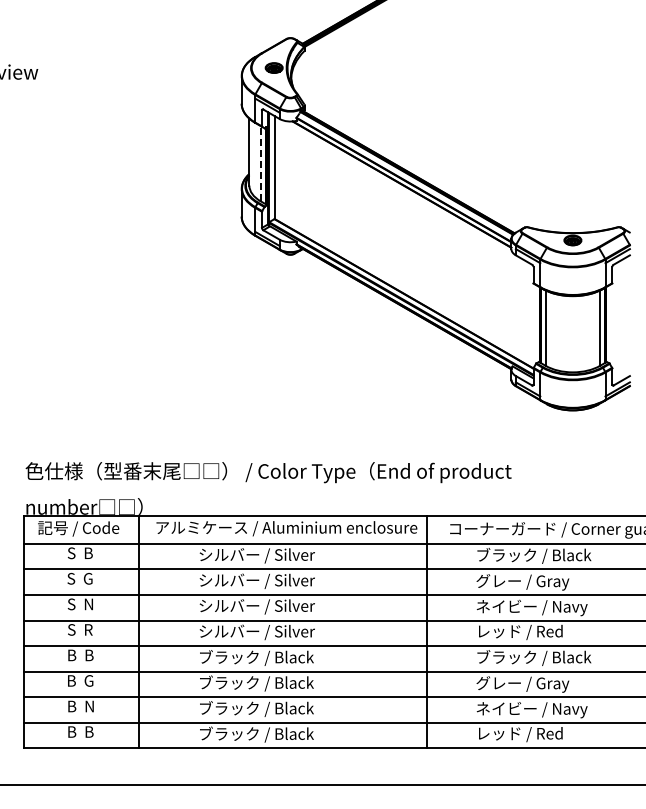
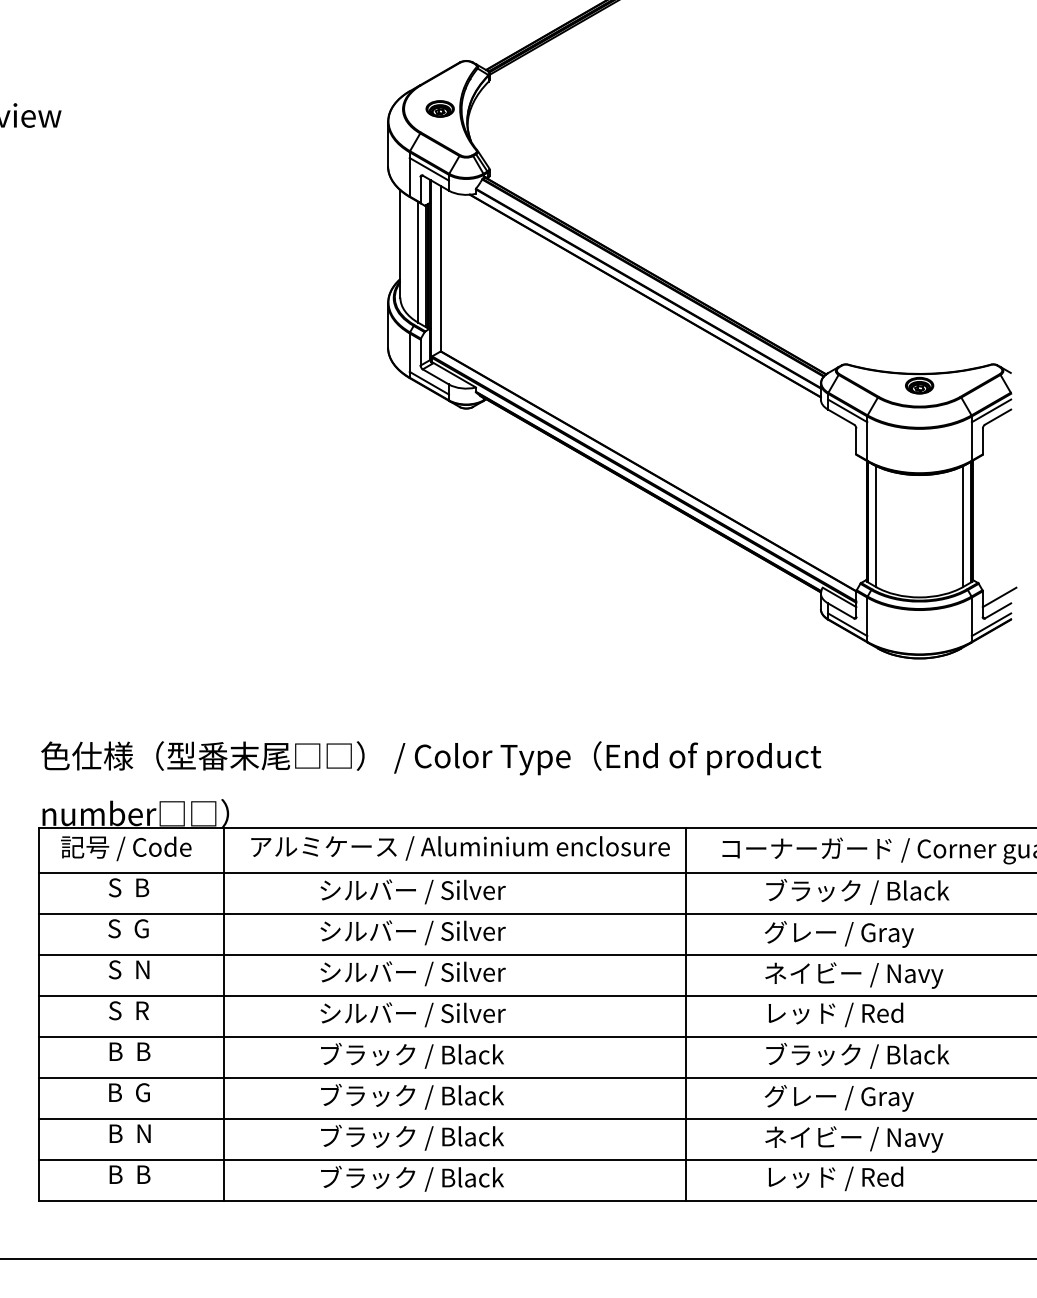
line: (260, 163) -> (418, 262), dashed -> solid
line: (622, 372) -> (999, 597), added

